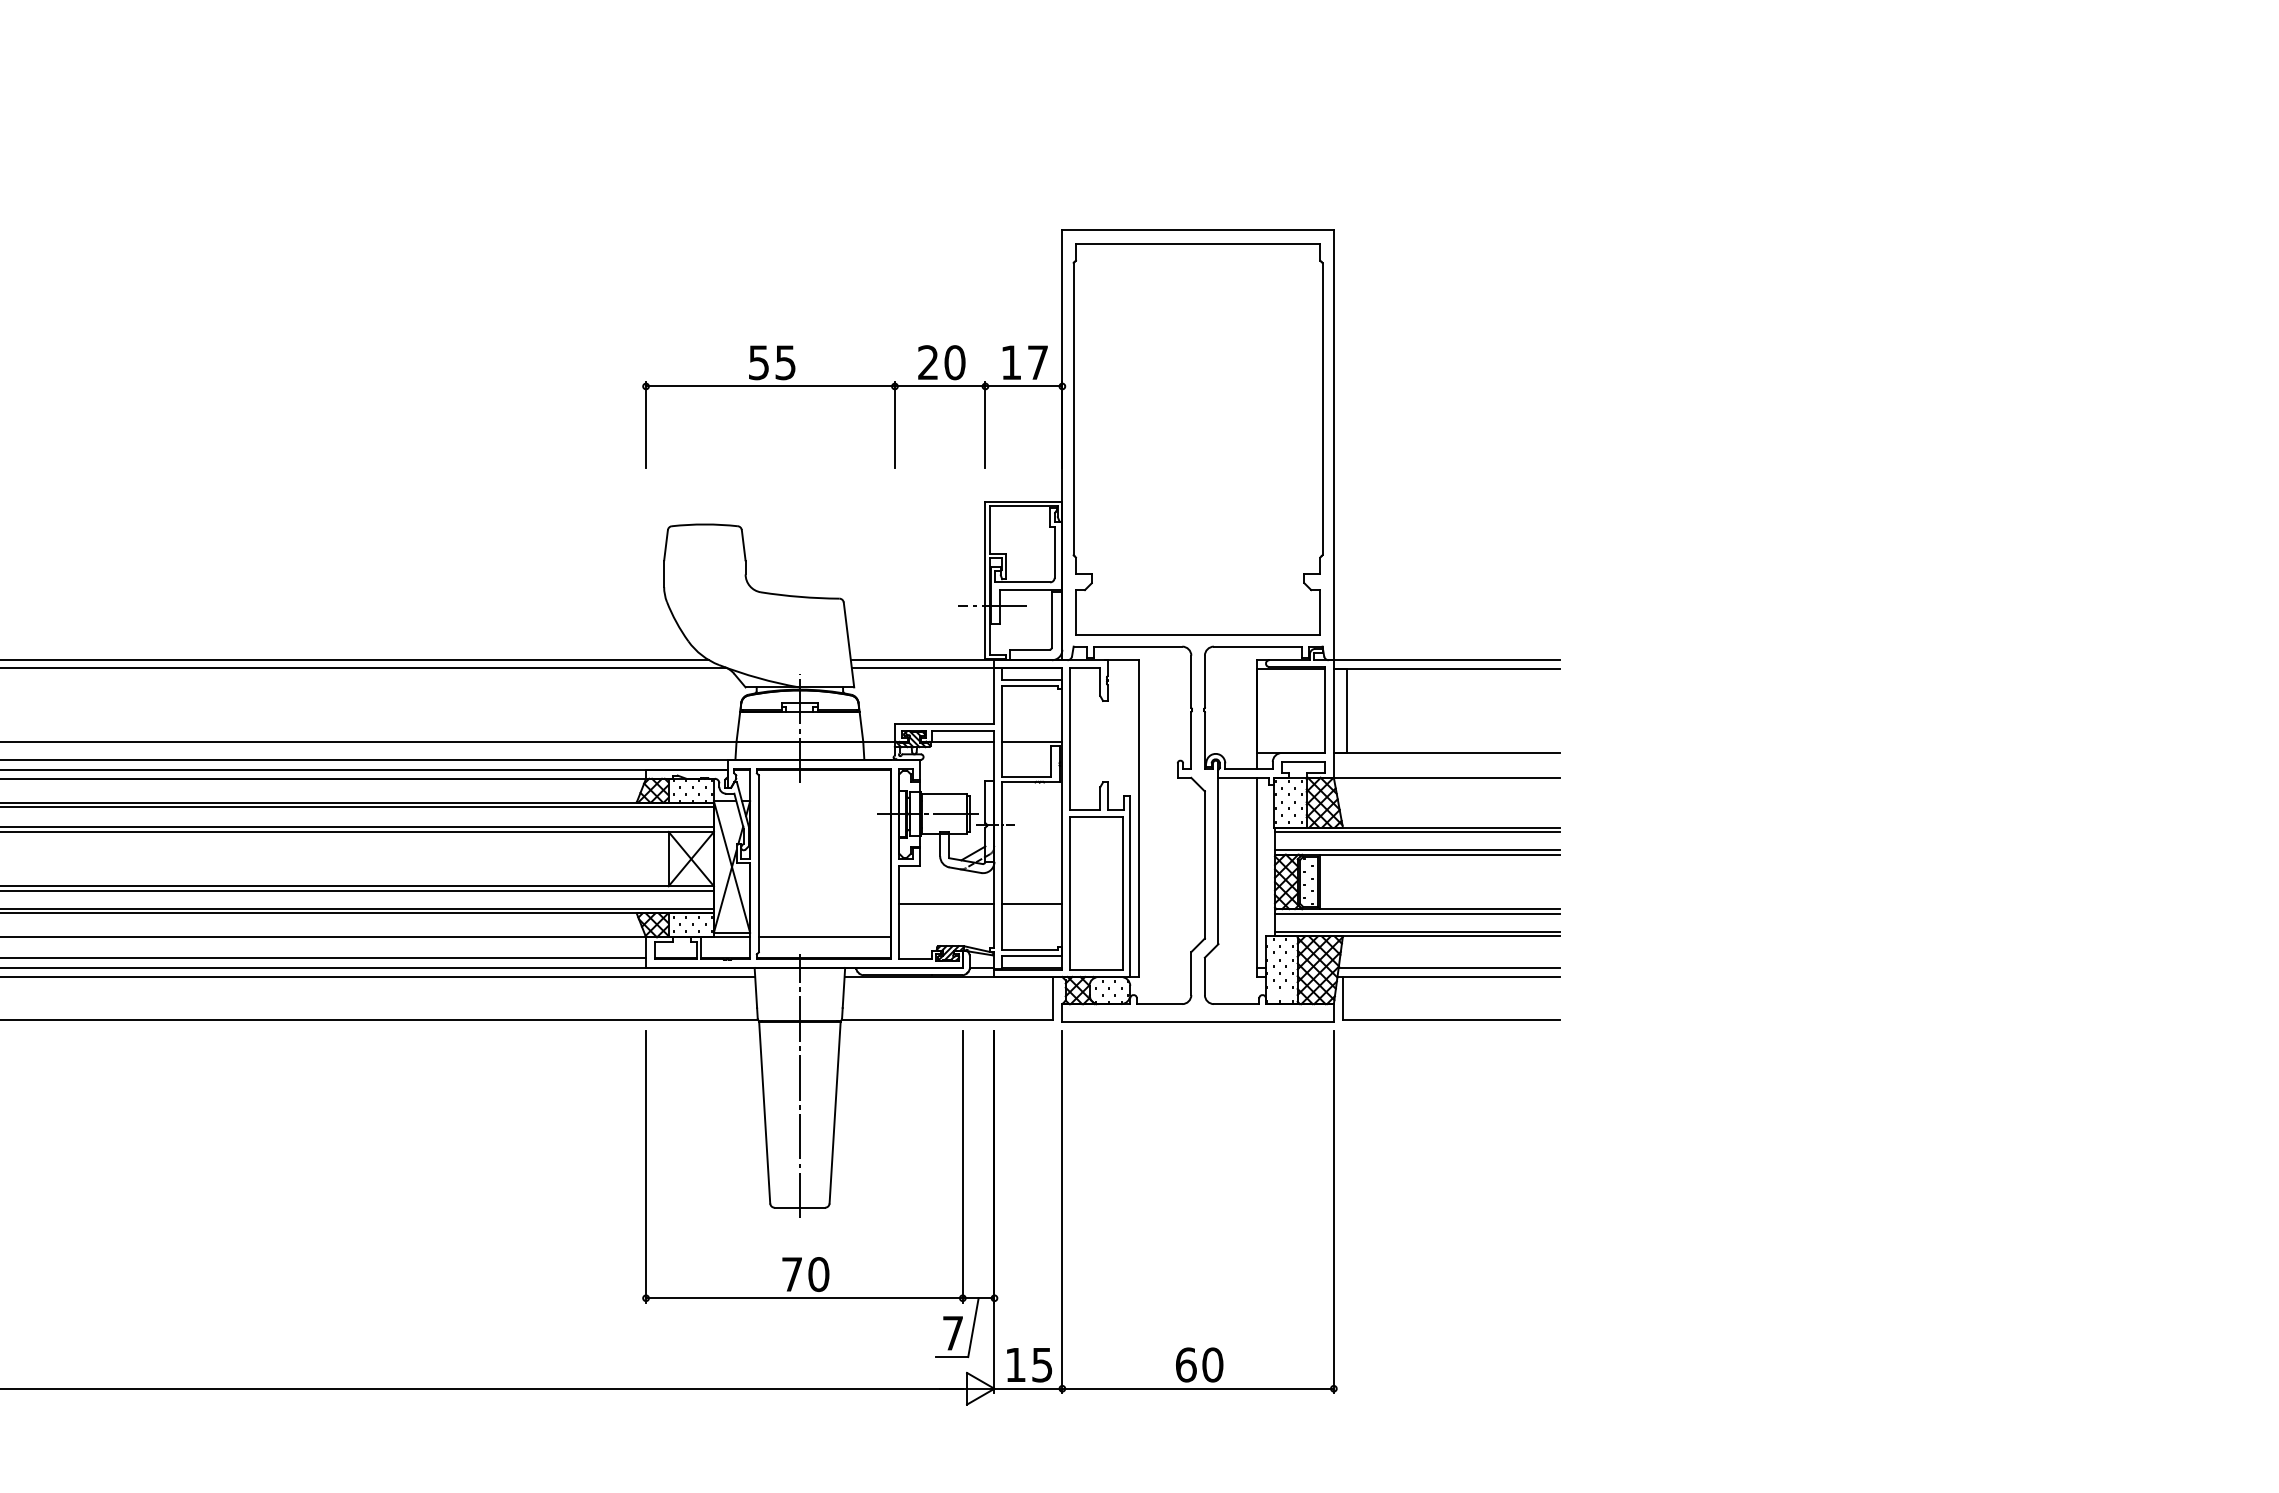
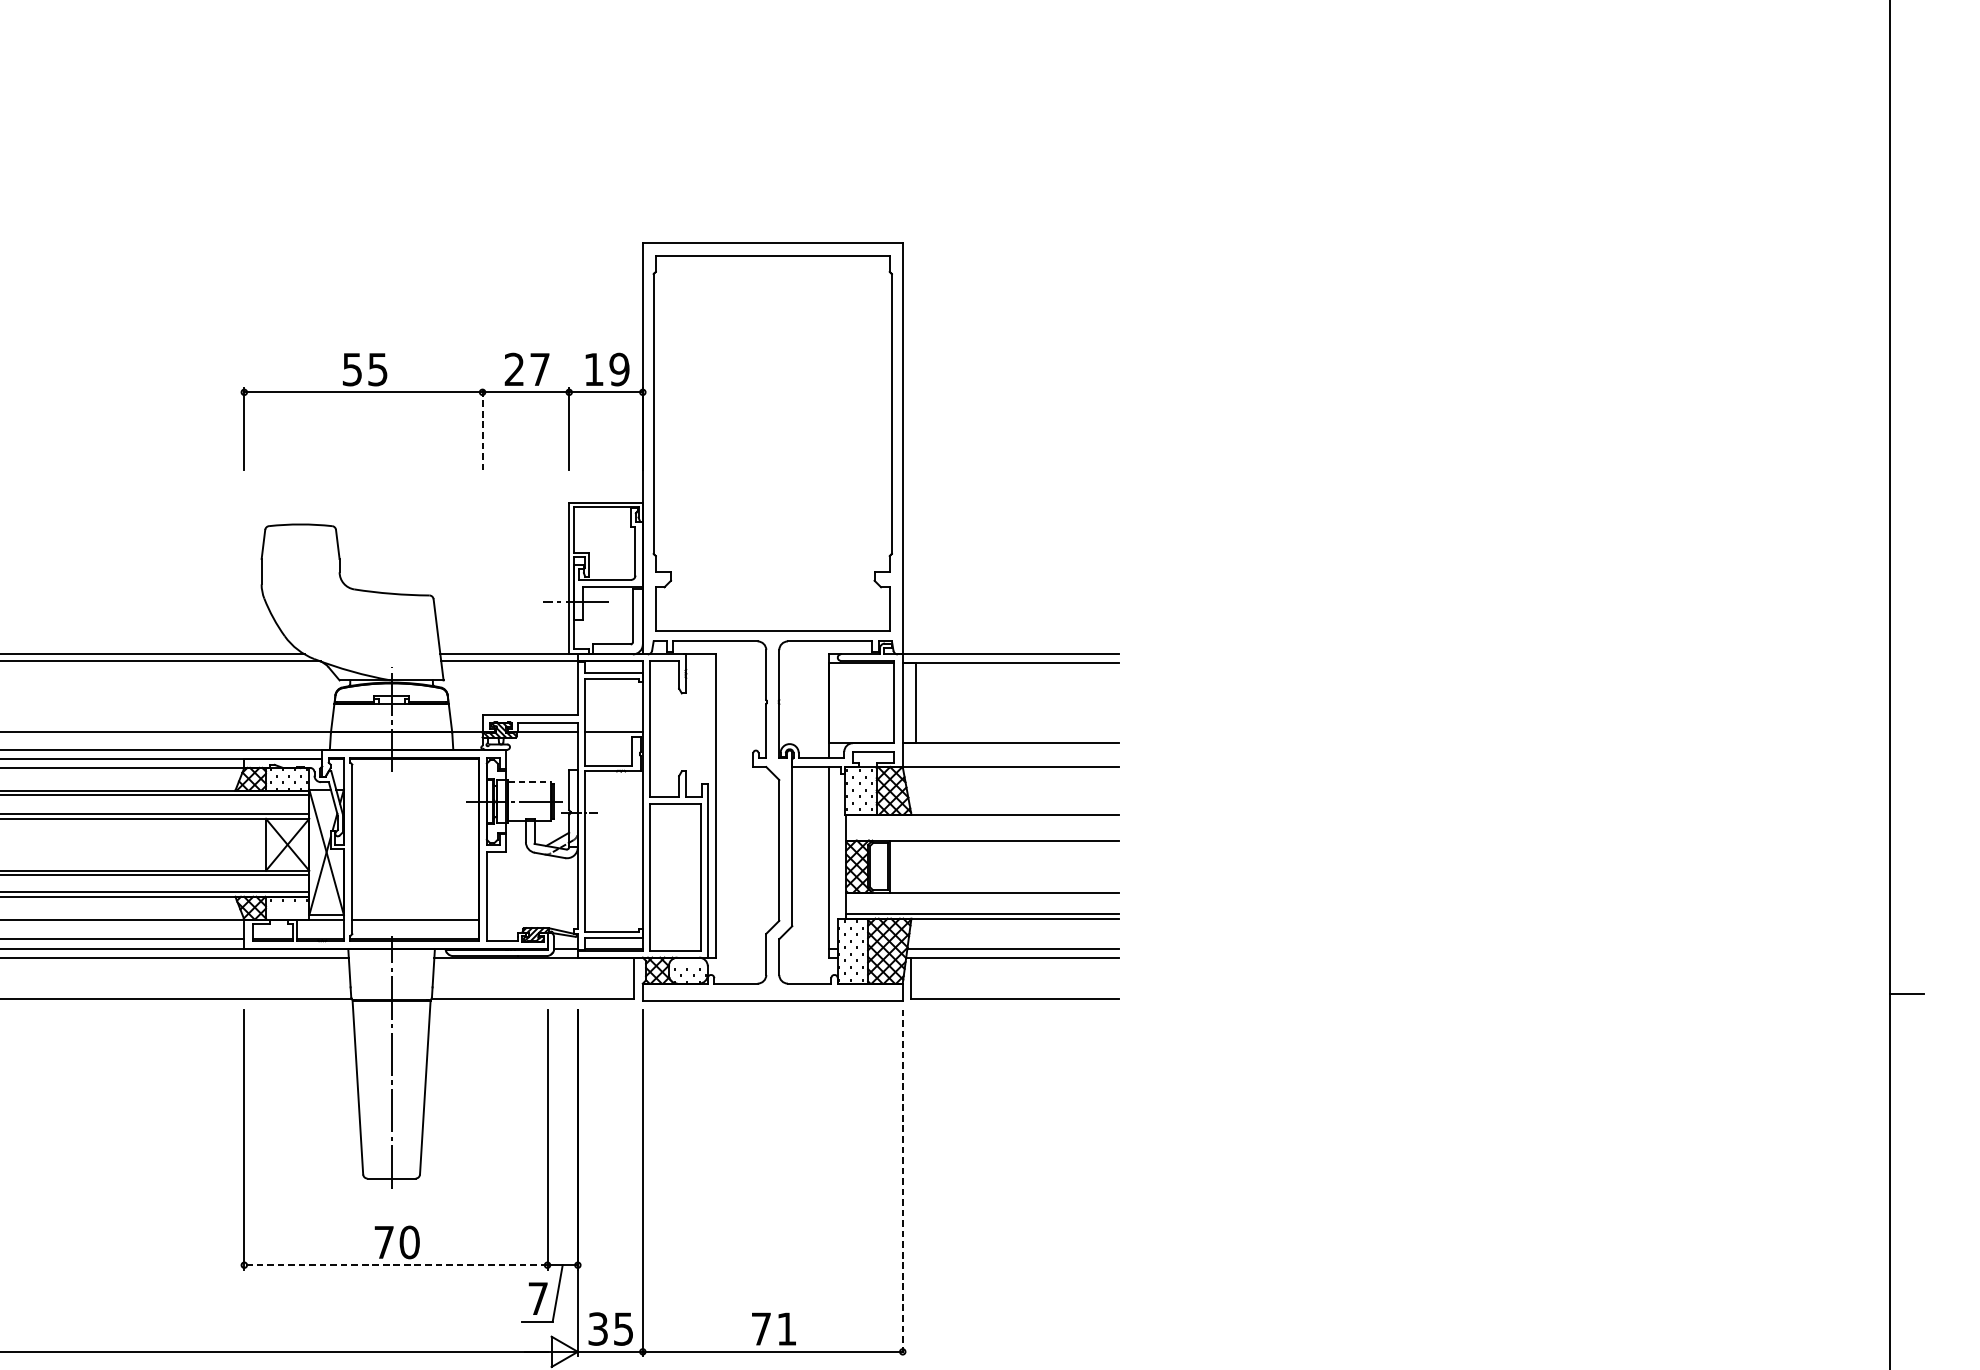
text: (954, 362) -> (539, 369), 20 -> 27
text: (1037, 362) -> (619, 369), 17 -> 19
line: (894, 424) -> (482, 428), solid -> dashed
line: (944, 793) -> (530, 781), solid -> dashed
line: (1417, 832) -> (982, 819), removed
line: (1417, 850) -> (982, 836), removed
line: (946, 903) -> (531, 887), removed
line: (1031, 903) -> (613, 887), removed
line: (1417, 913) -> (982, 896), removed
line: (1333, 1212) -> (902, 1183), solid -> dashed
line: (803, 1298) -> (395, 1265), solid -> dashed
text: (1015, 1364) -> (597, 1328), 15 -> 35
text: (1199, 1364) -> (774, 1328), 60 -> 71

